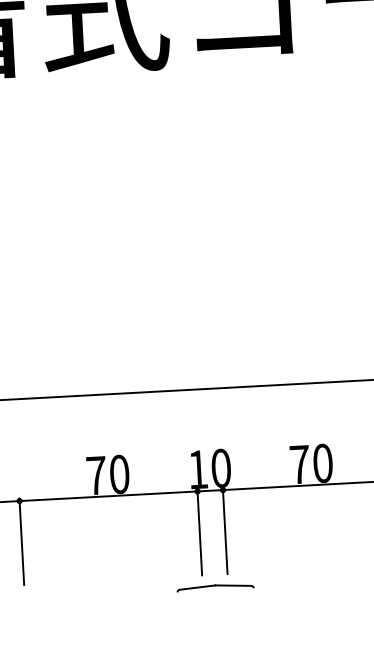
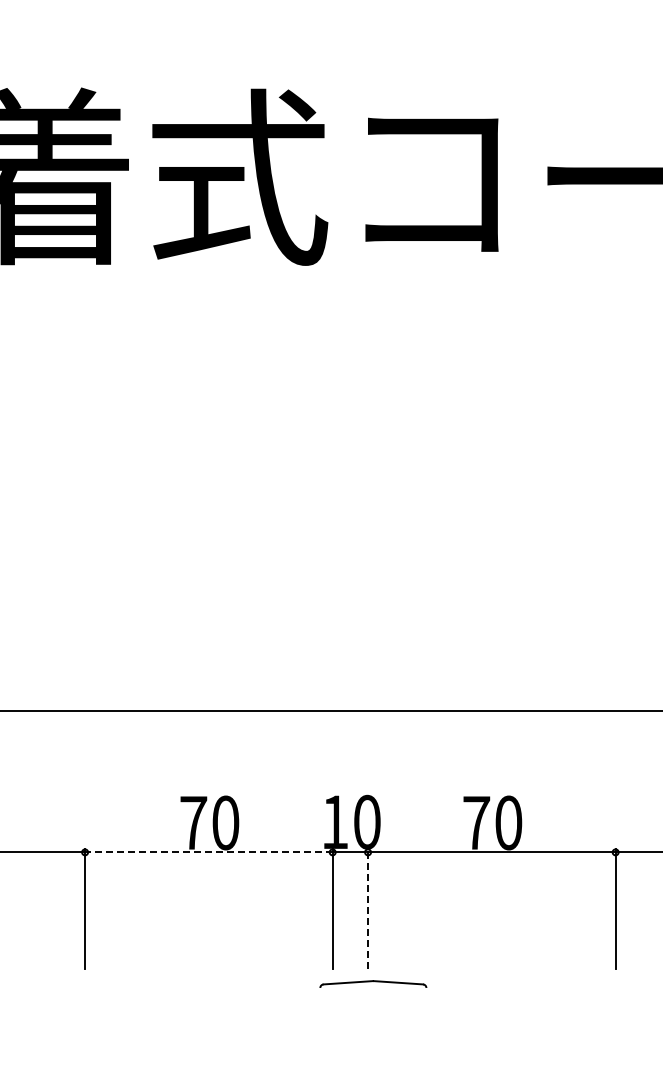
line: (108, 496) -> (208, 852), solid -> dashed
line: (225, 530) -> (368, 908), solid -> dashed
part: (215, 587) -> (373, 983), moved

